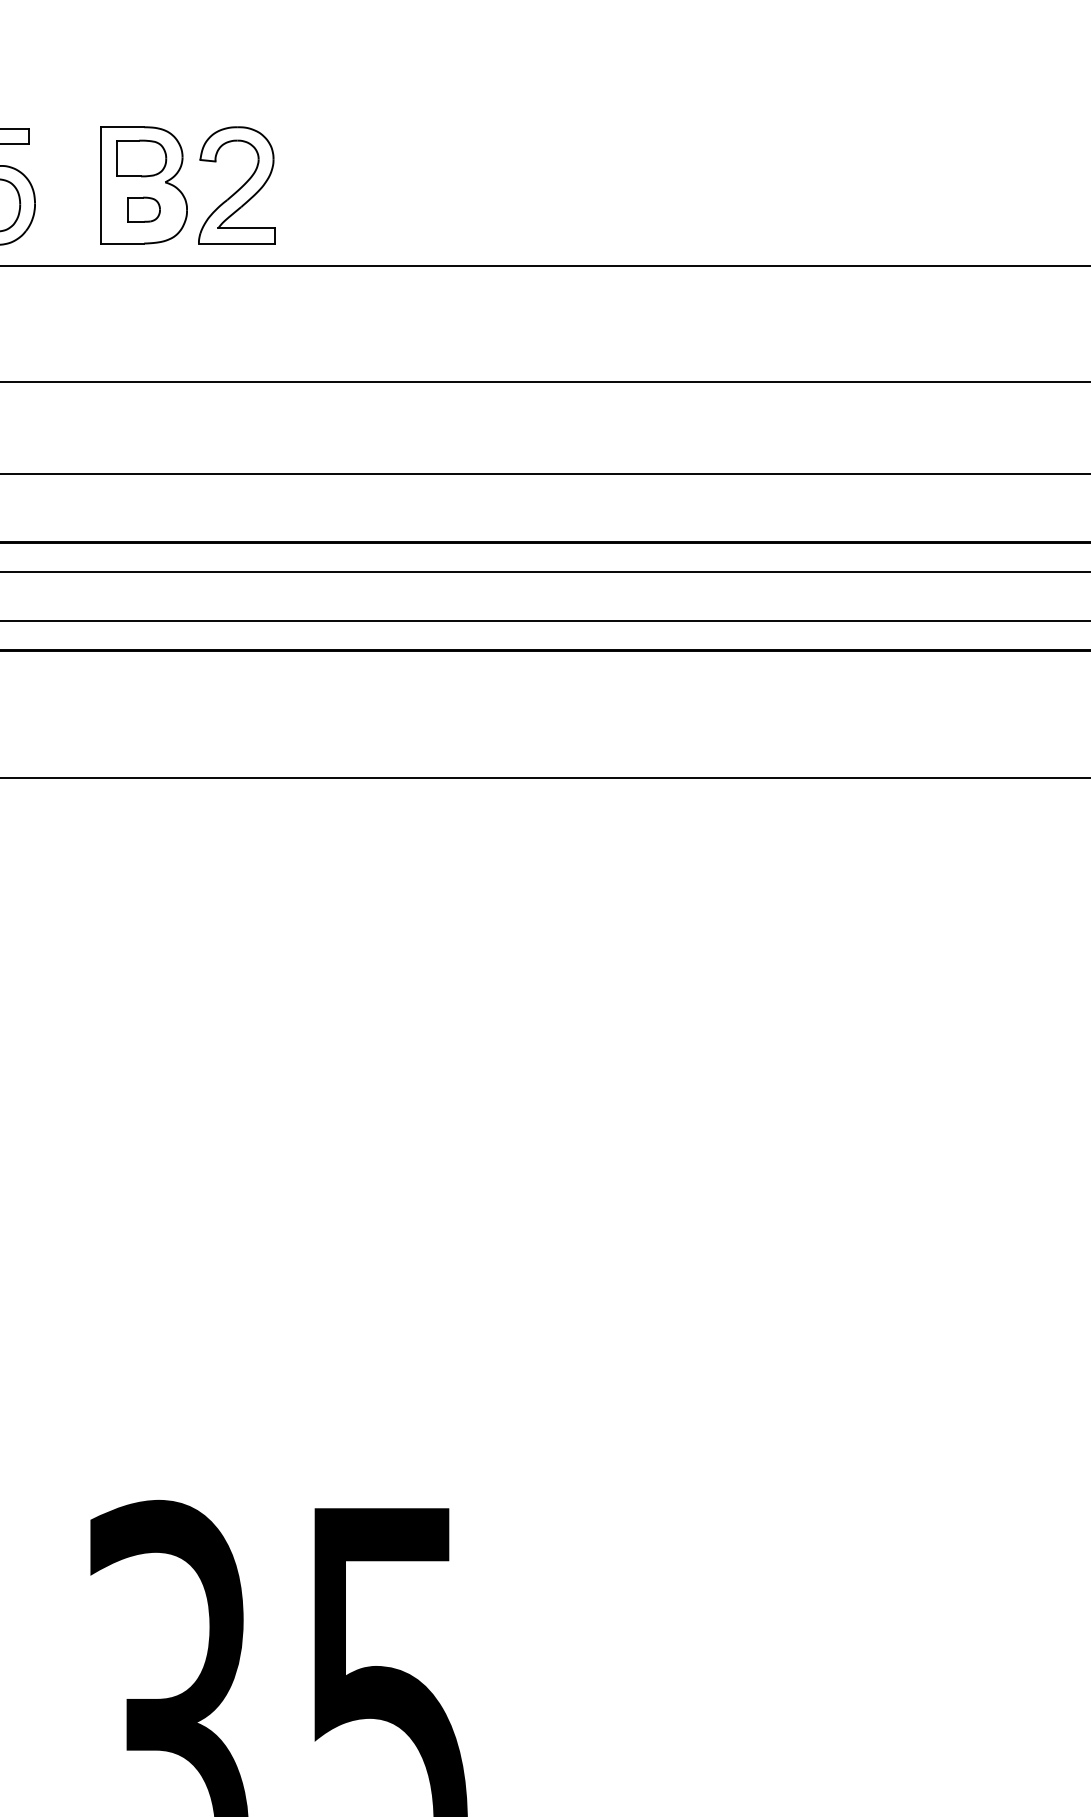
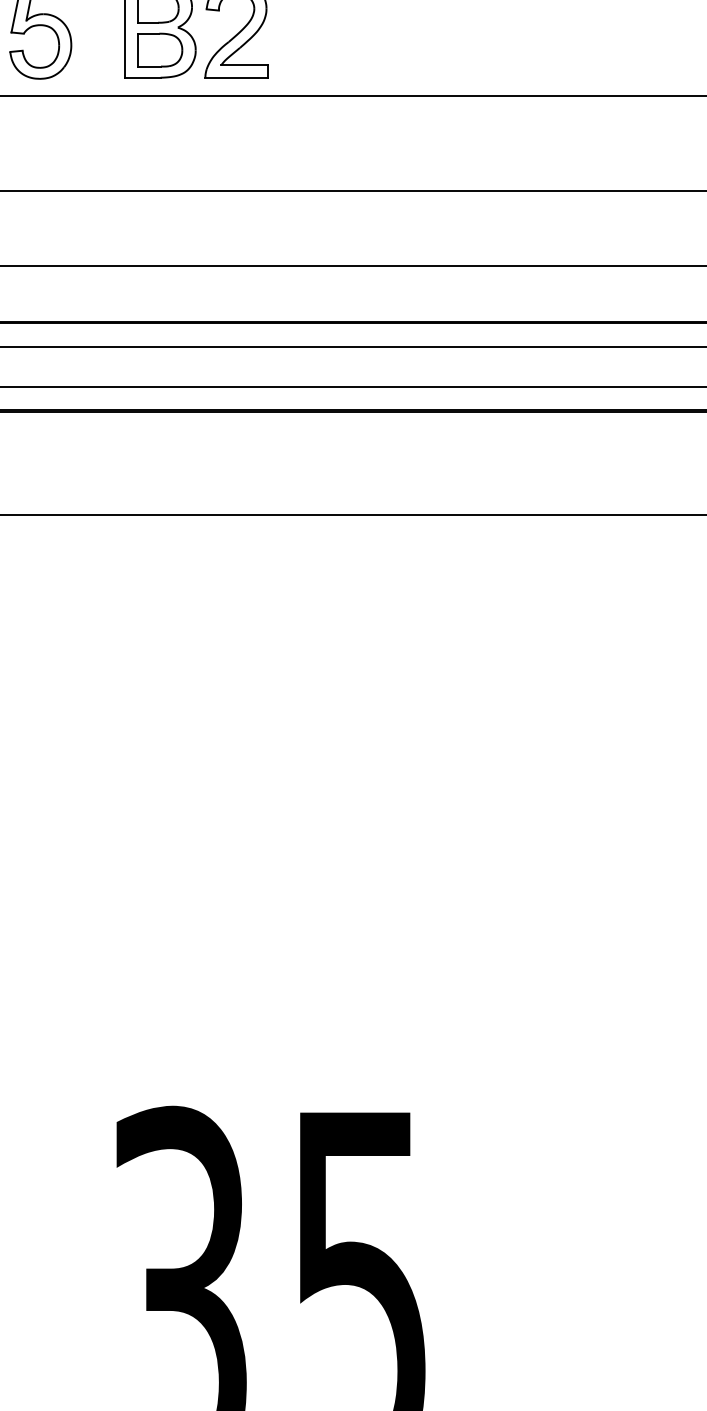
part: (143, 209) -> (160, 49), size x1.67

